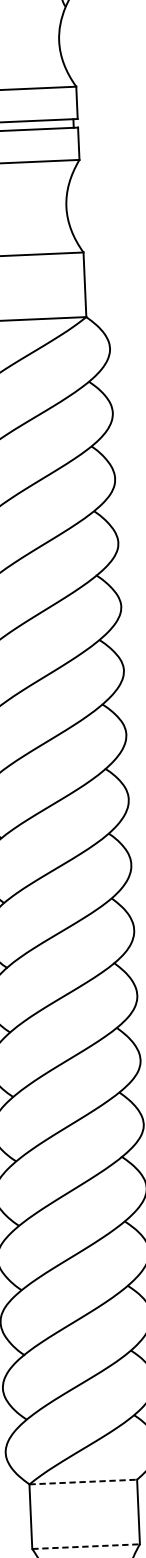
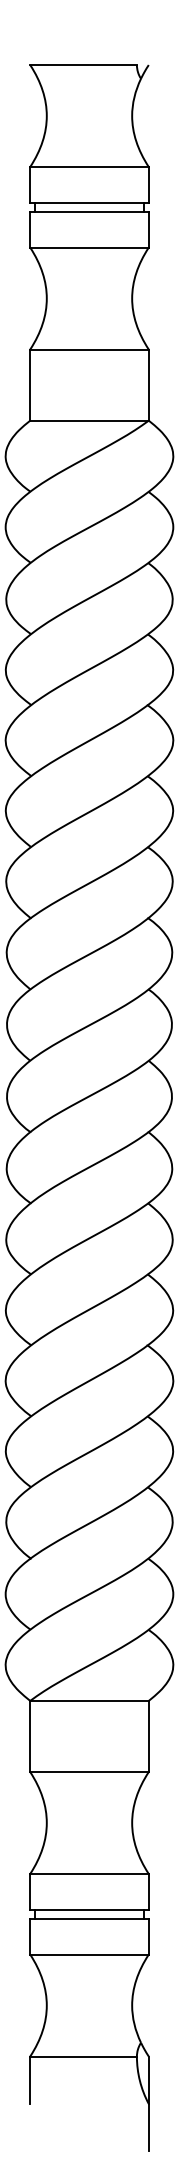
line: (84, 1481) -> (90, 1700), dashed -> solid
line: (87, 1547) -> (90, 1772), dashed -> solid

